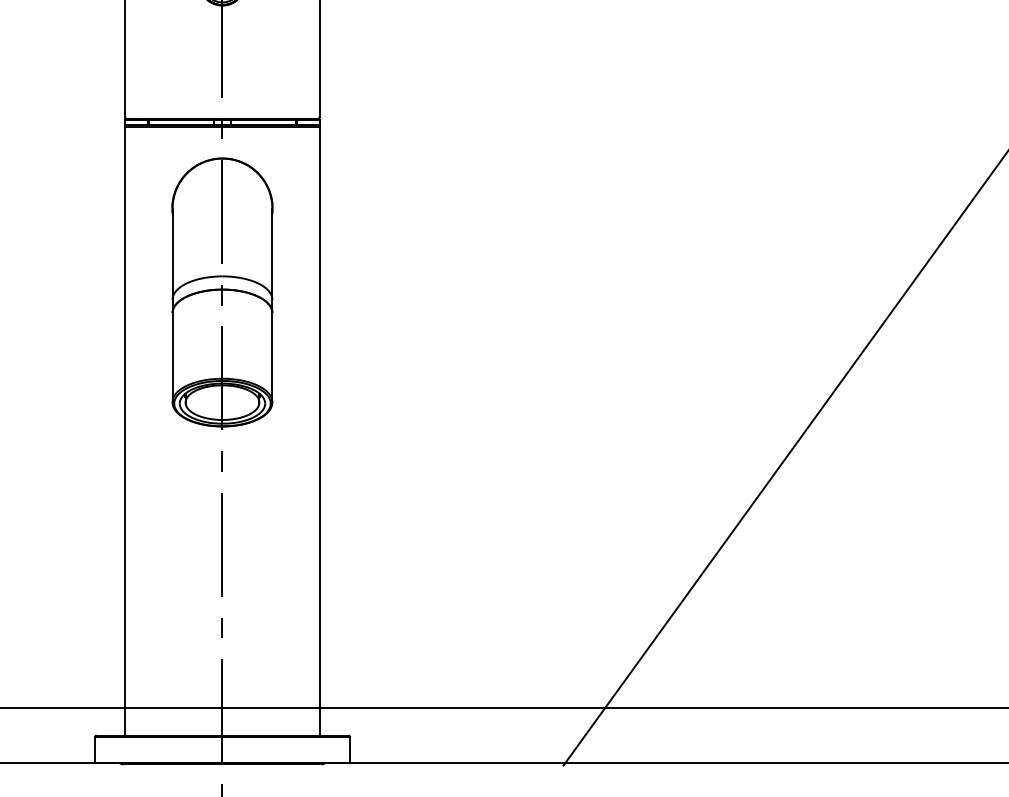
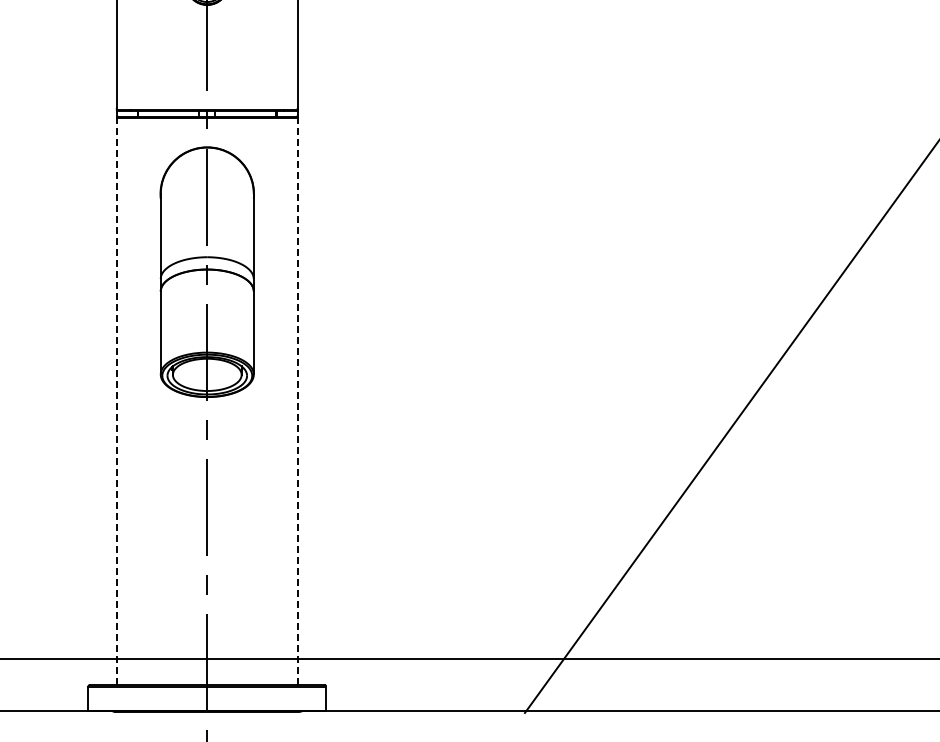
line: (125, 431) -> (116, 401), solid -> dashed
line: (319, 431) -> (297, 401), solid -> dashed

